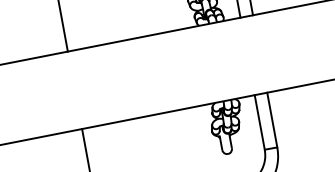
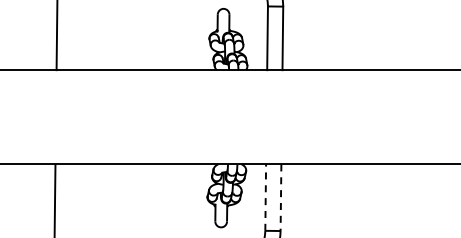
line: (272, 120) -> (280, 198), solid -> dashed
line: (259, 122) -> (265, 197), solid -> dashed

